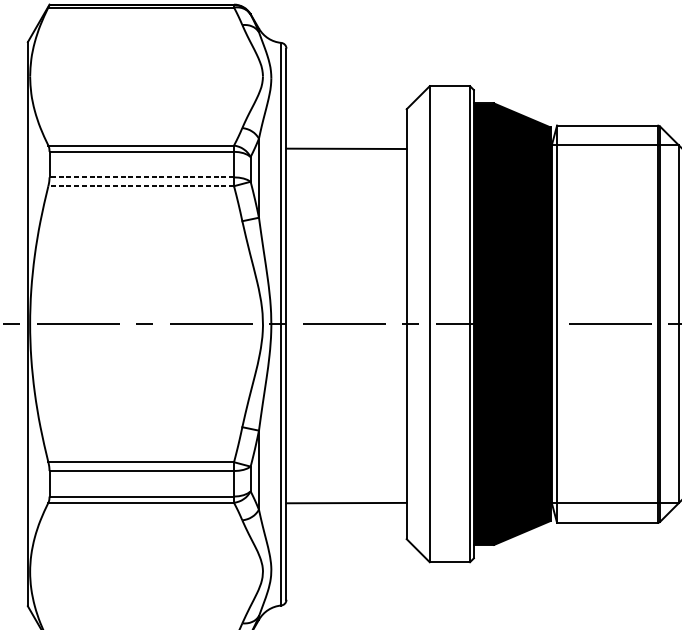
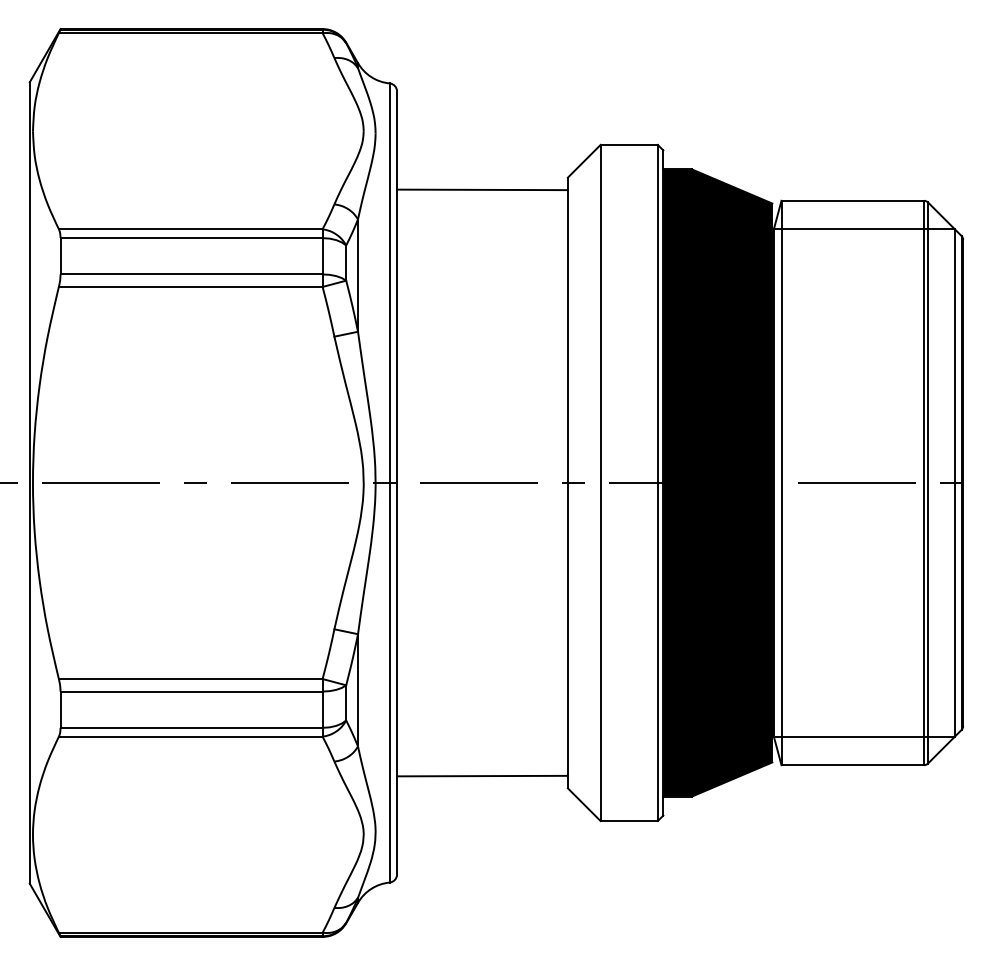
line: (346, 148) -> (482, 189), moved
line: (141, 177) -> (191, 274), dashed -> solid
line: (141, 185) -> (190, 286), dashed -> solid
line: (346, 502) -> (482, 775), moved

